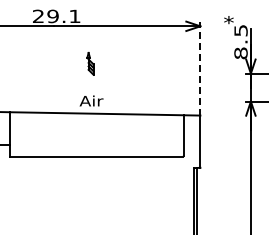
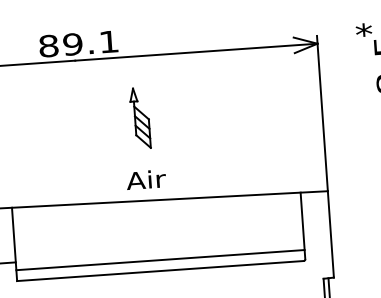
text: (38, 16) -> (48, 46), 29.1 -> 89.1
part: (90, 63) -> (140, 117), size x1.67
line: (200, 68) -> (322, 113), dashed -> solid
line: (96, 150) -> (160, 260), added

